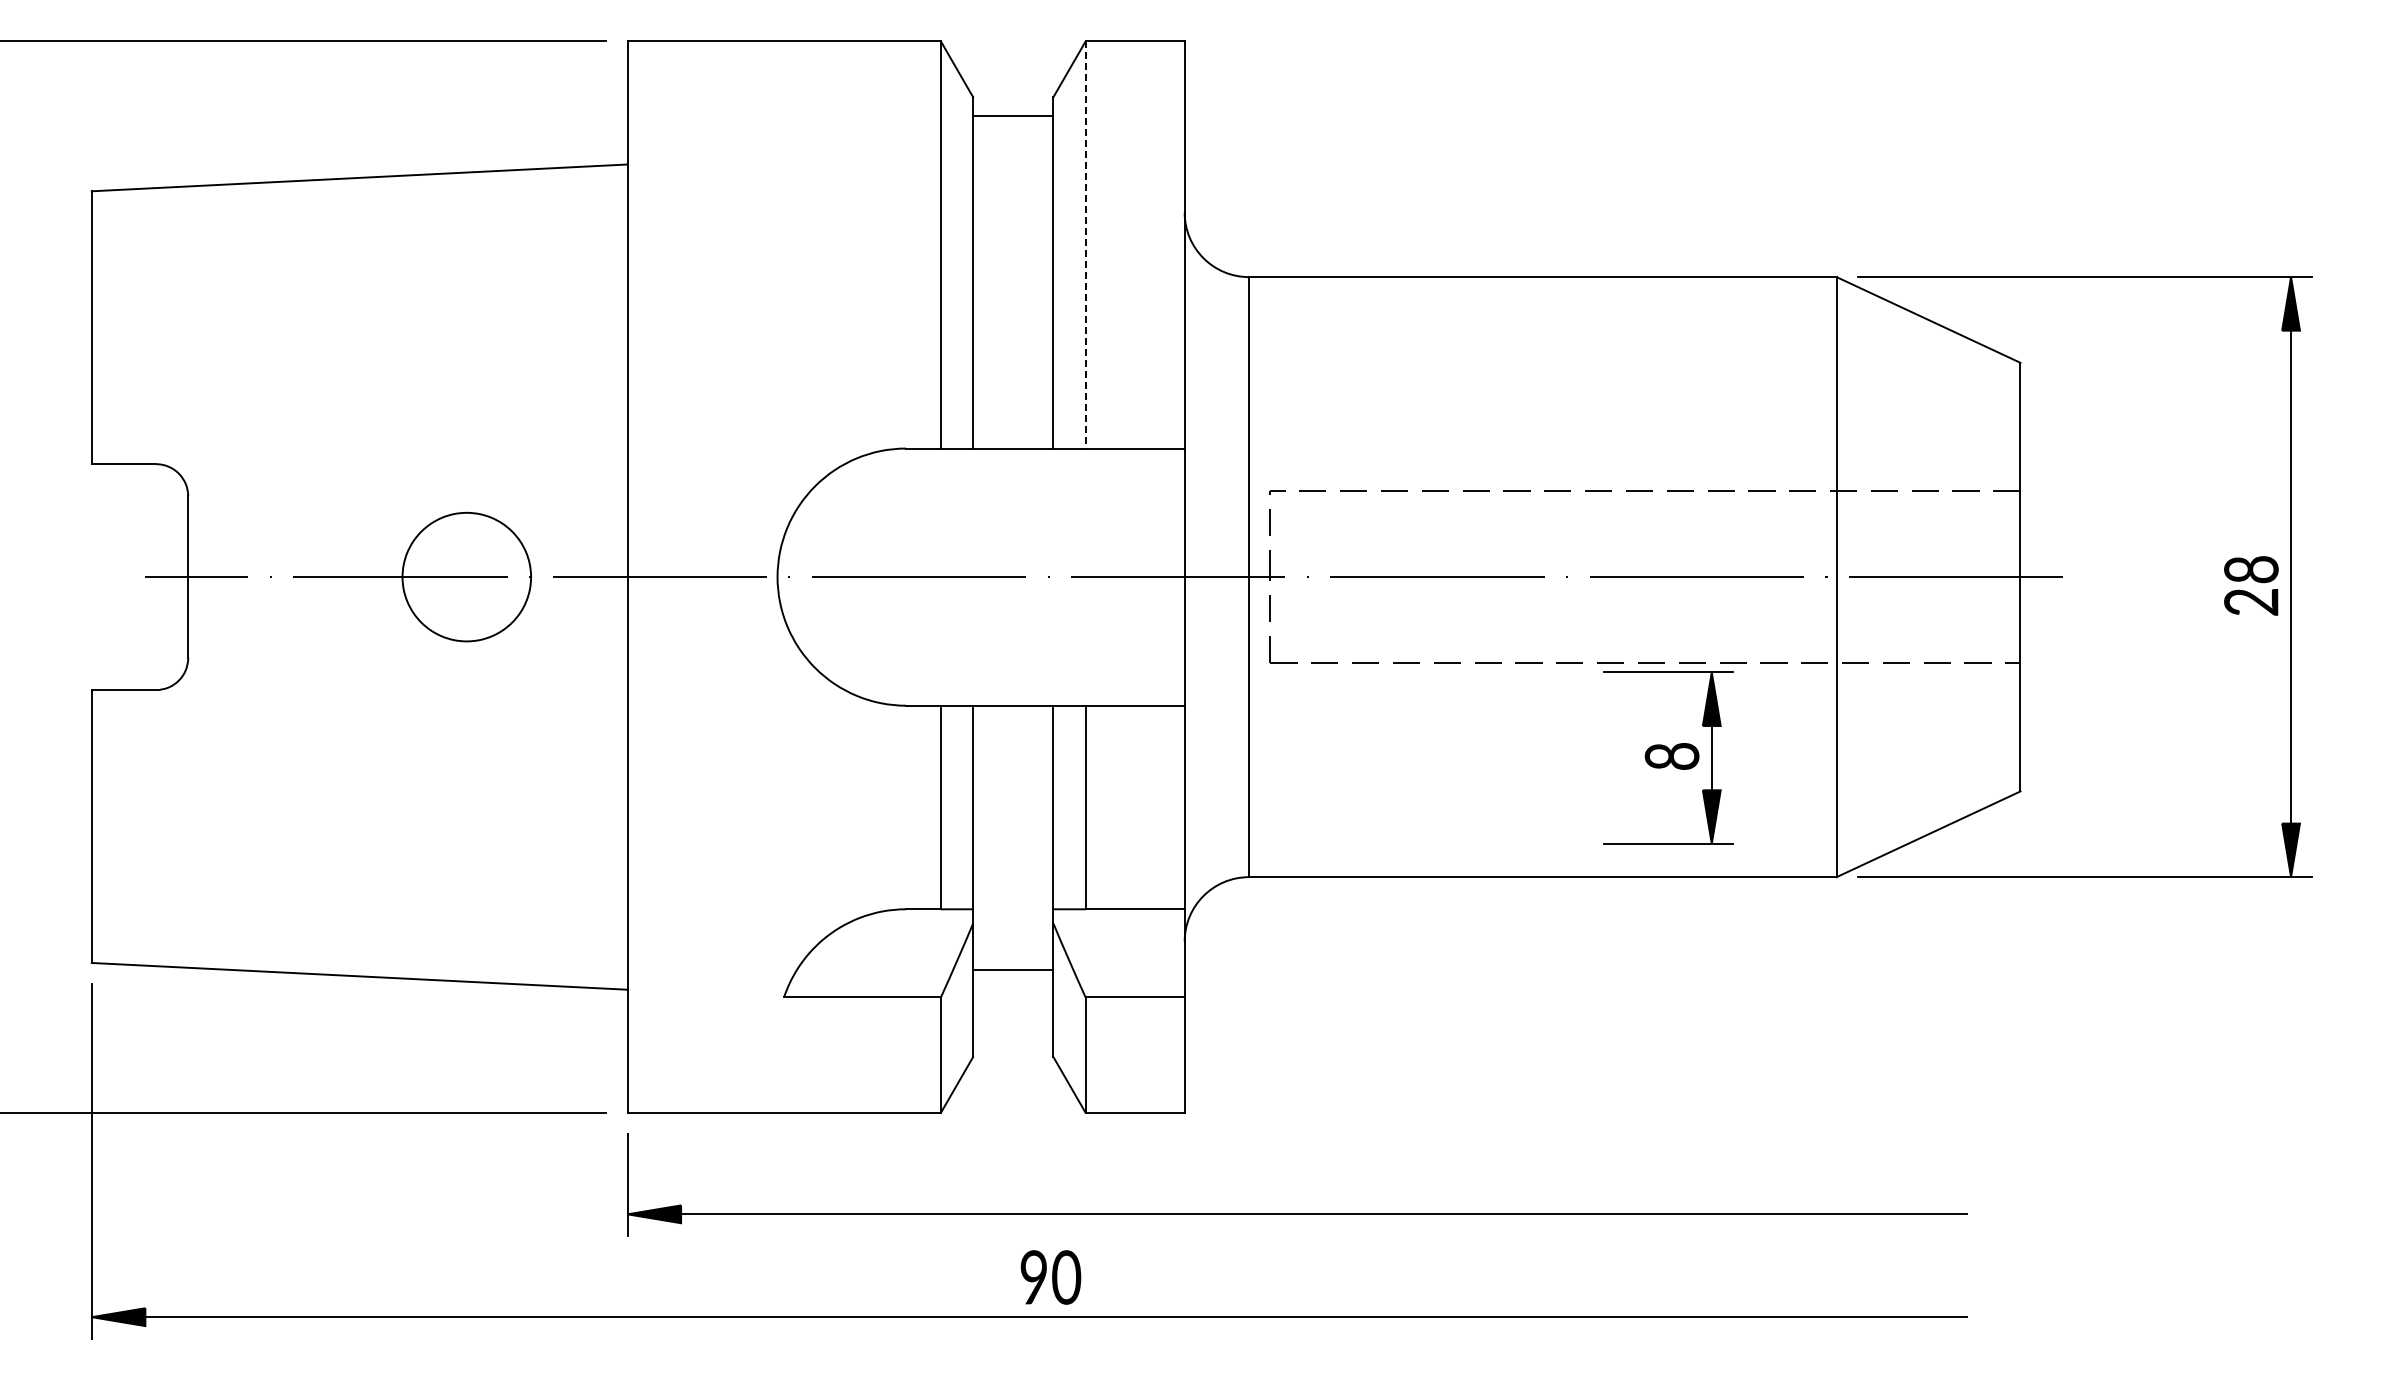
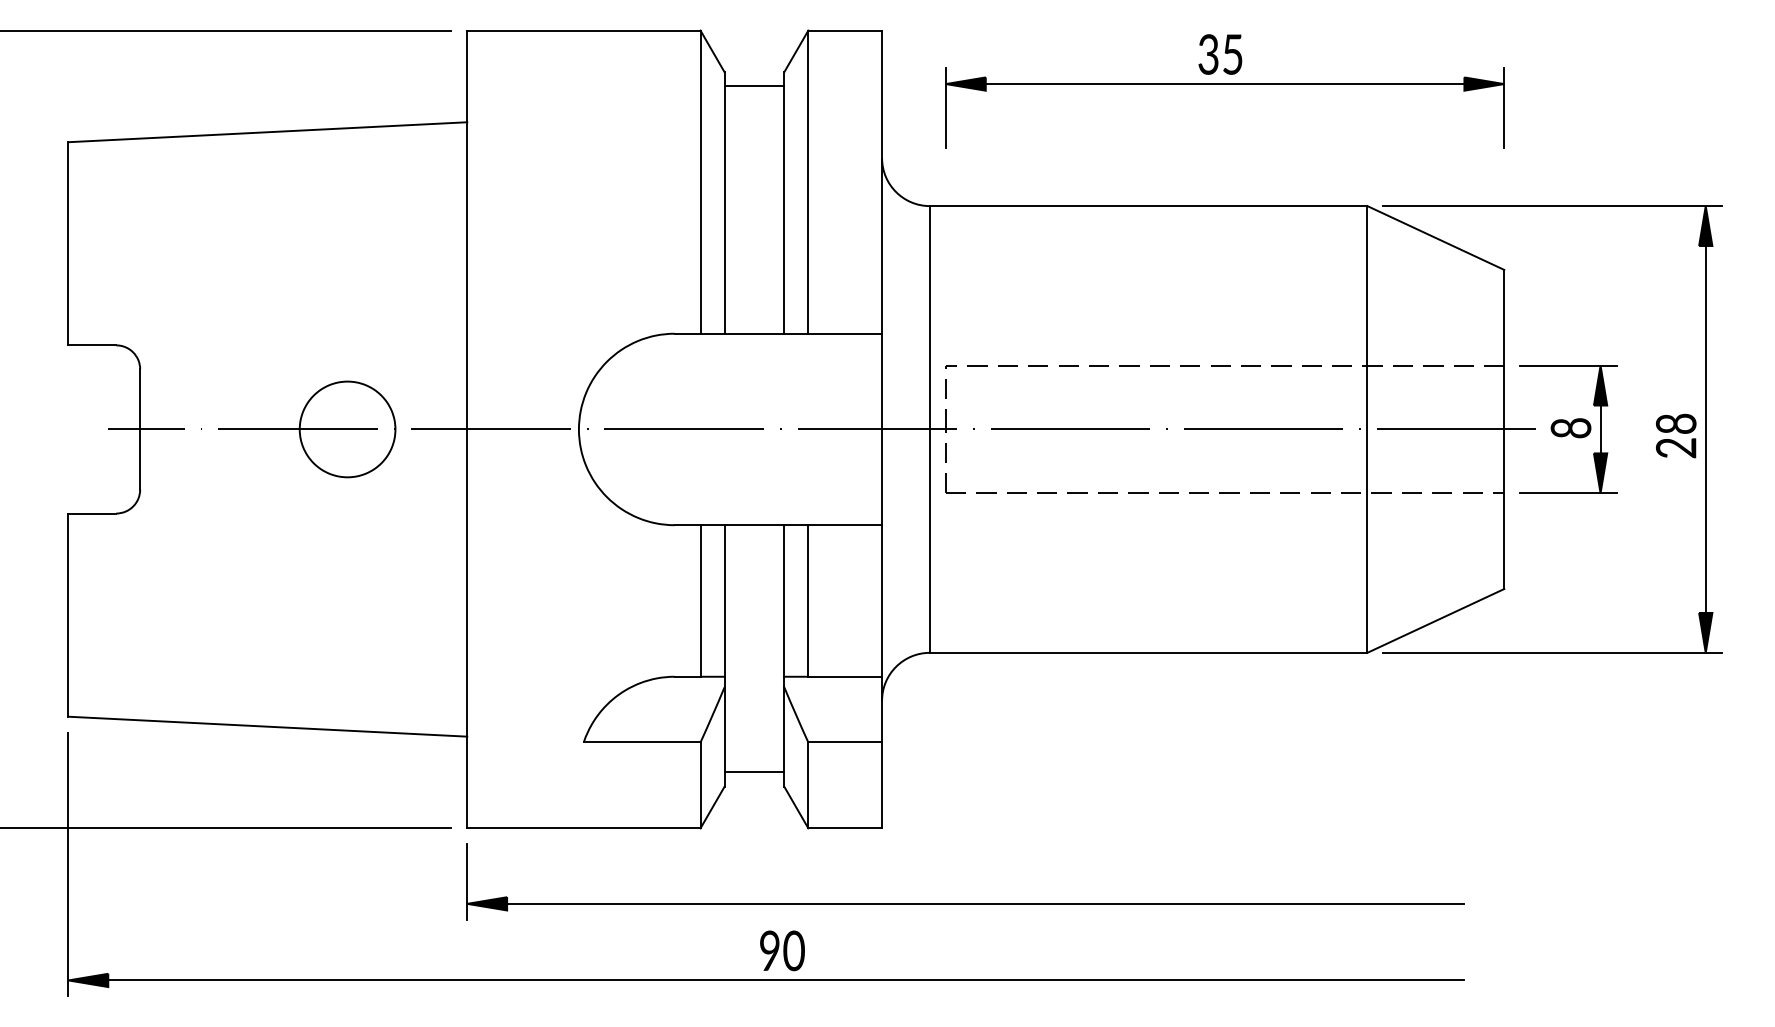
part: (1644, 113) -> (1224, 84), added
line: (1085, 244) -> (808, 181), dashed -> solid
part: (1668, 757) -> (1568, 428), moved
line: (1013, 969) -> (754, 772), moved

